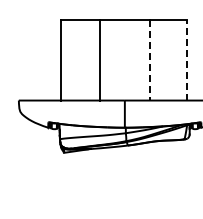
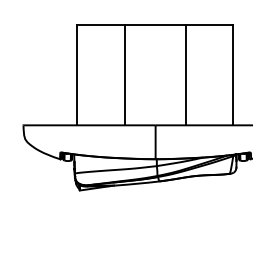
line: (187, 59) -> (233, 74), dashed -> solid
line: (149, 60) -> (186, 75), dashed -> solid

